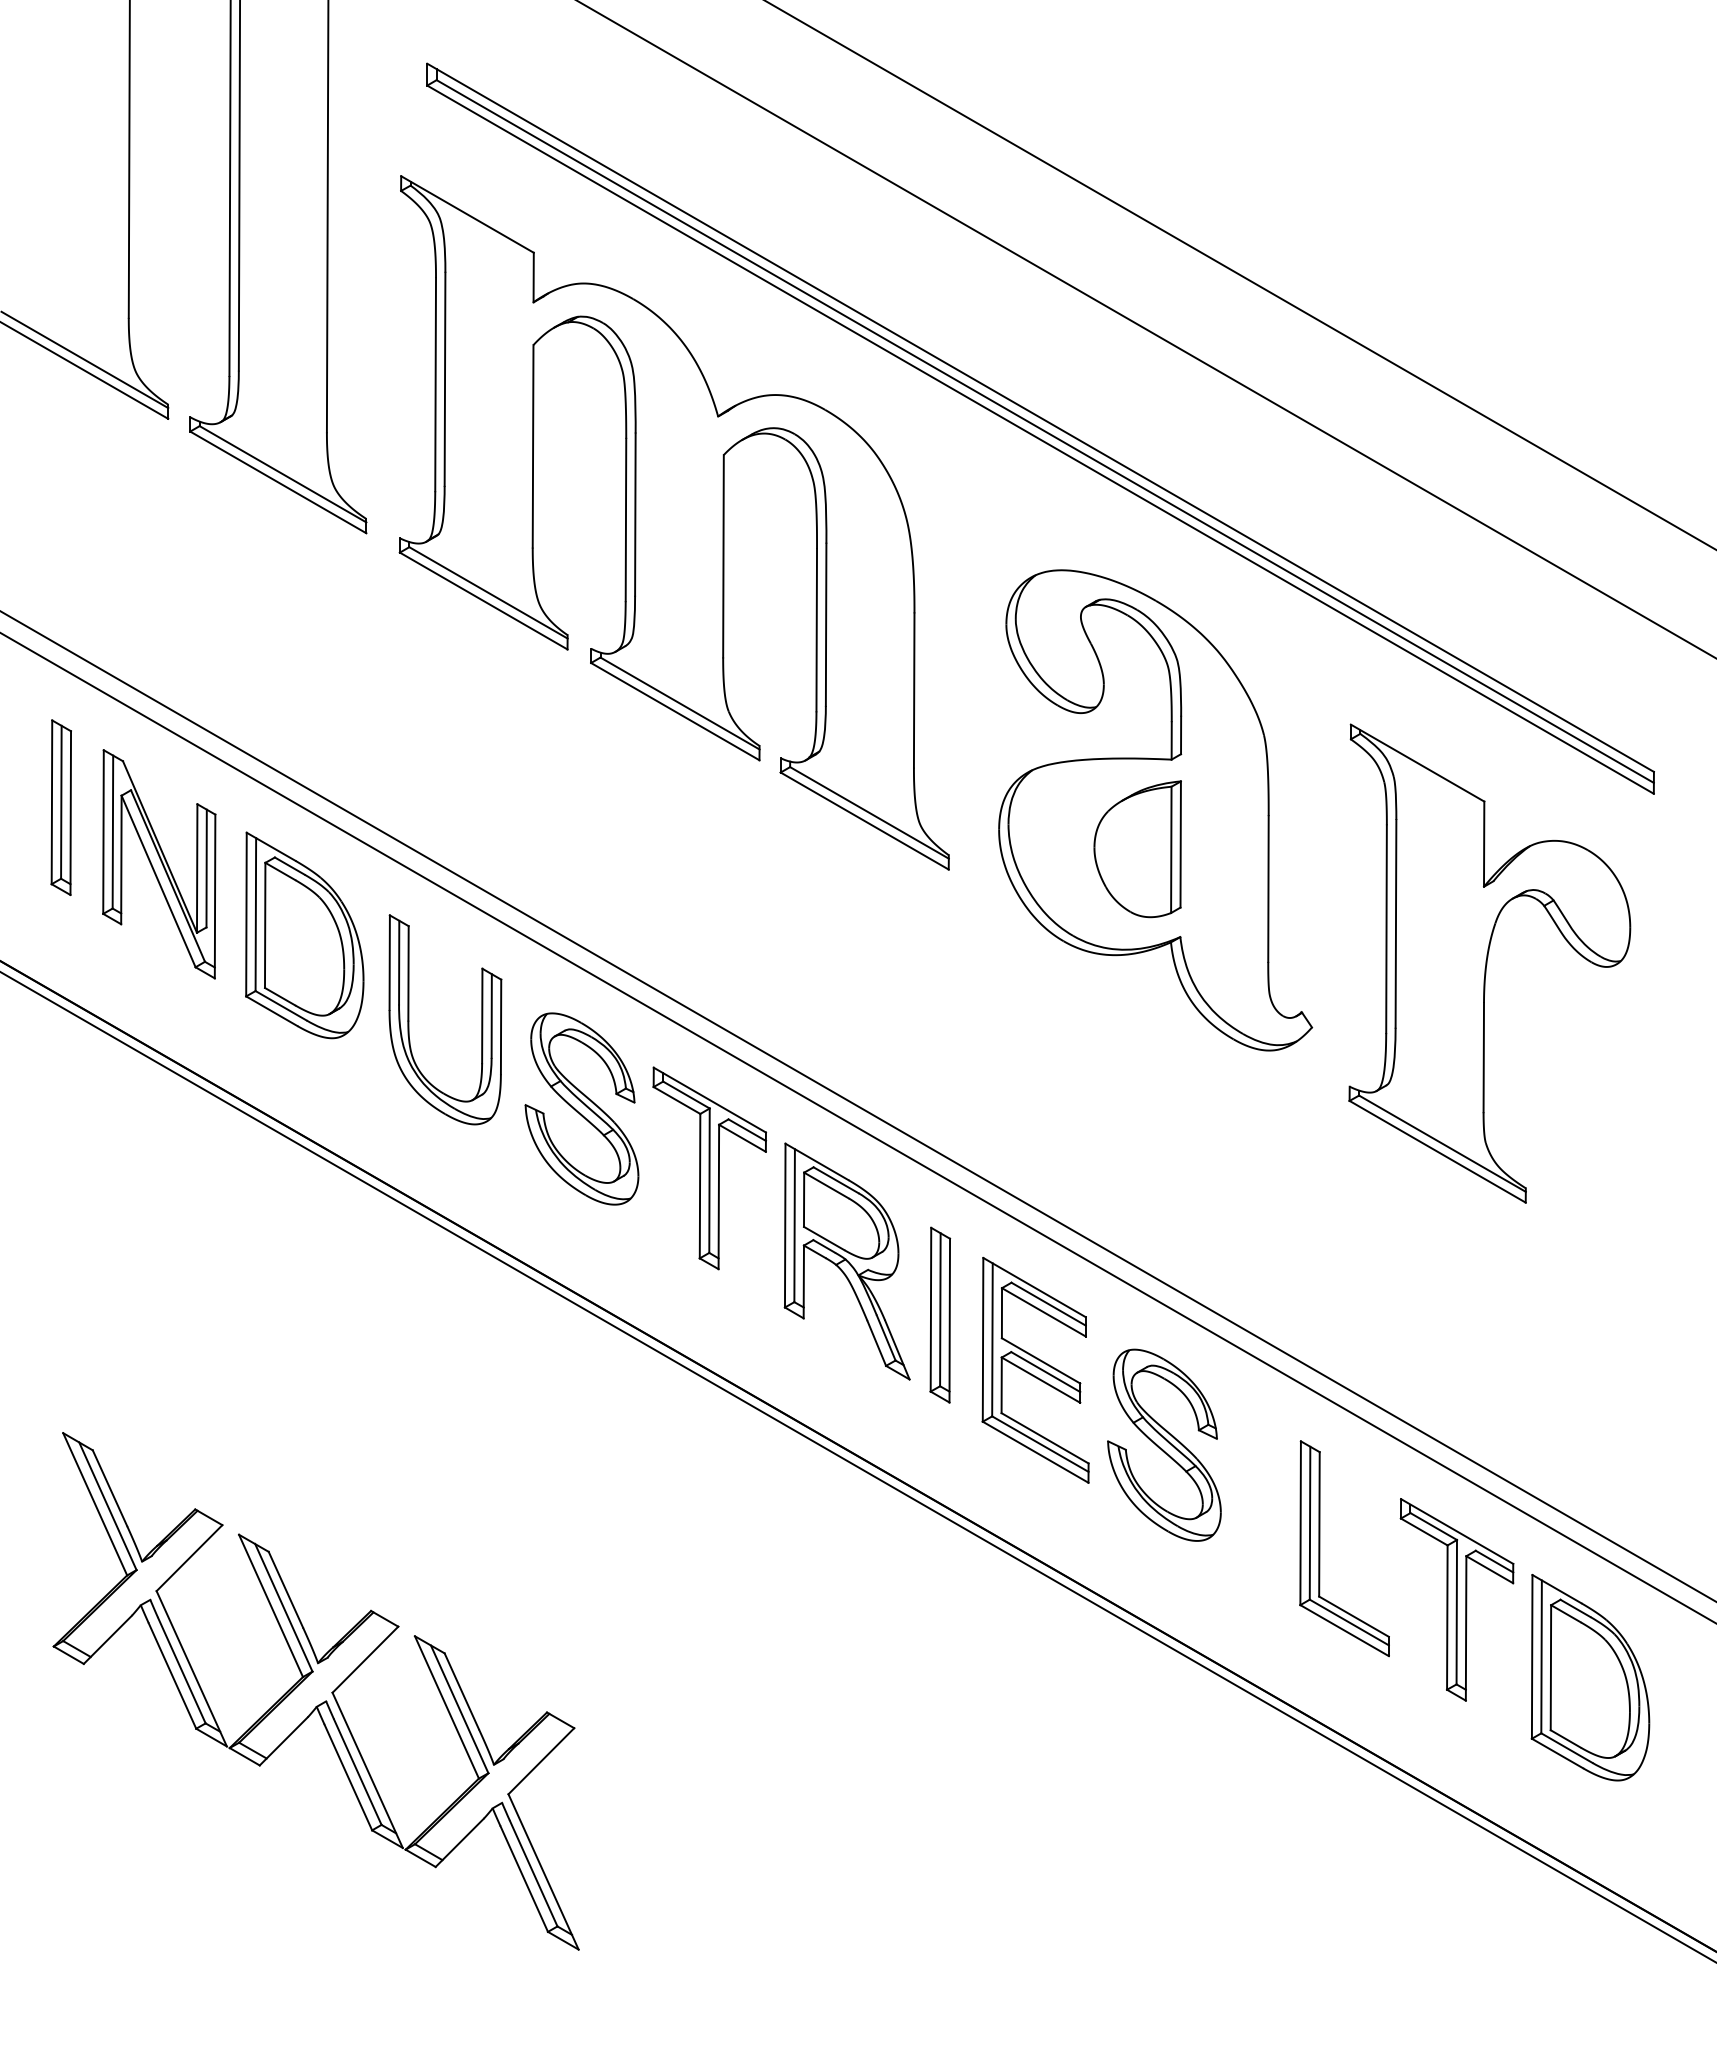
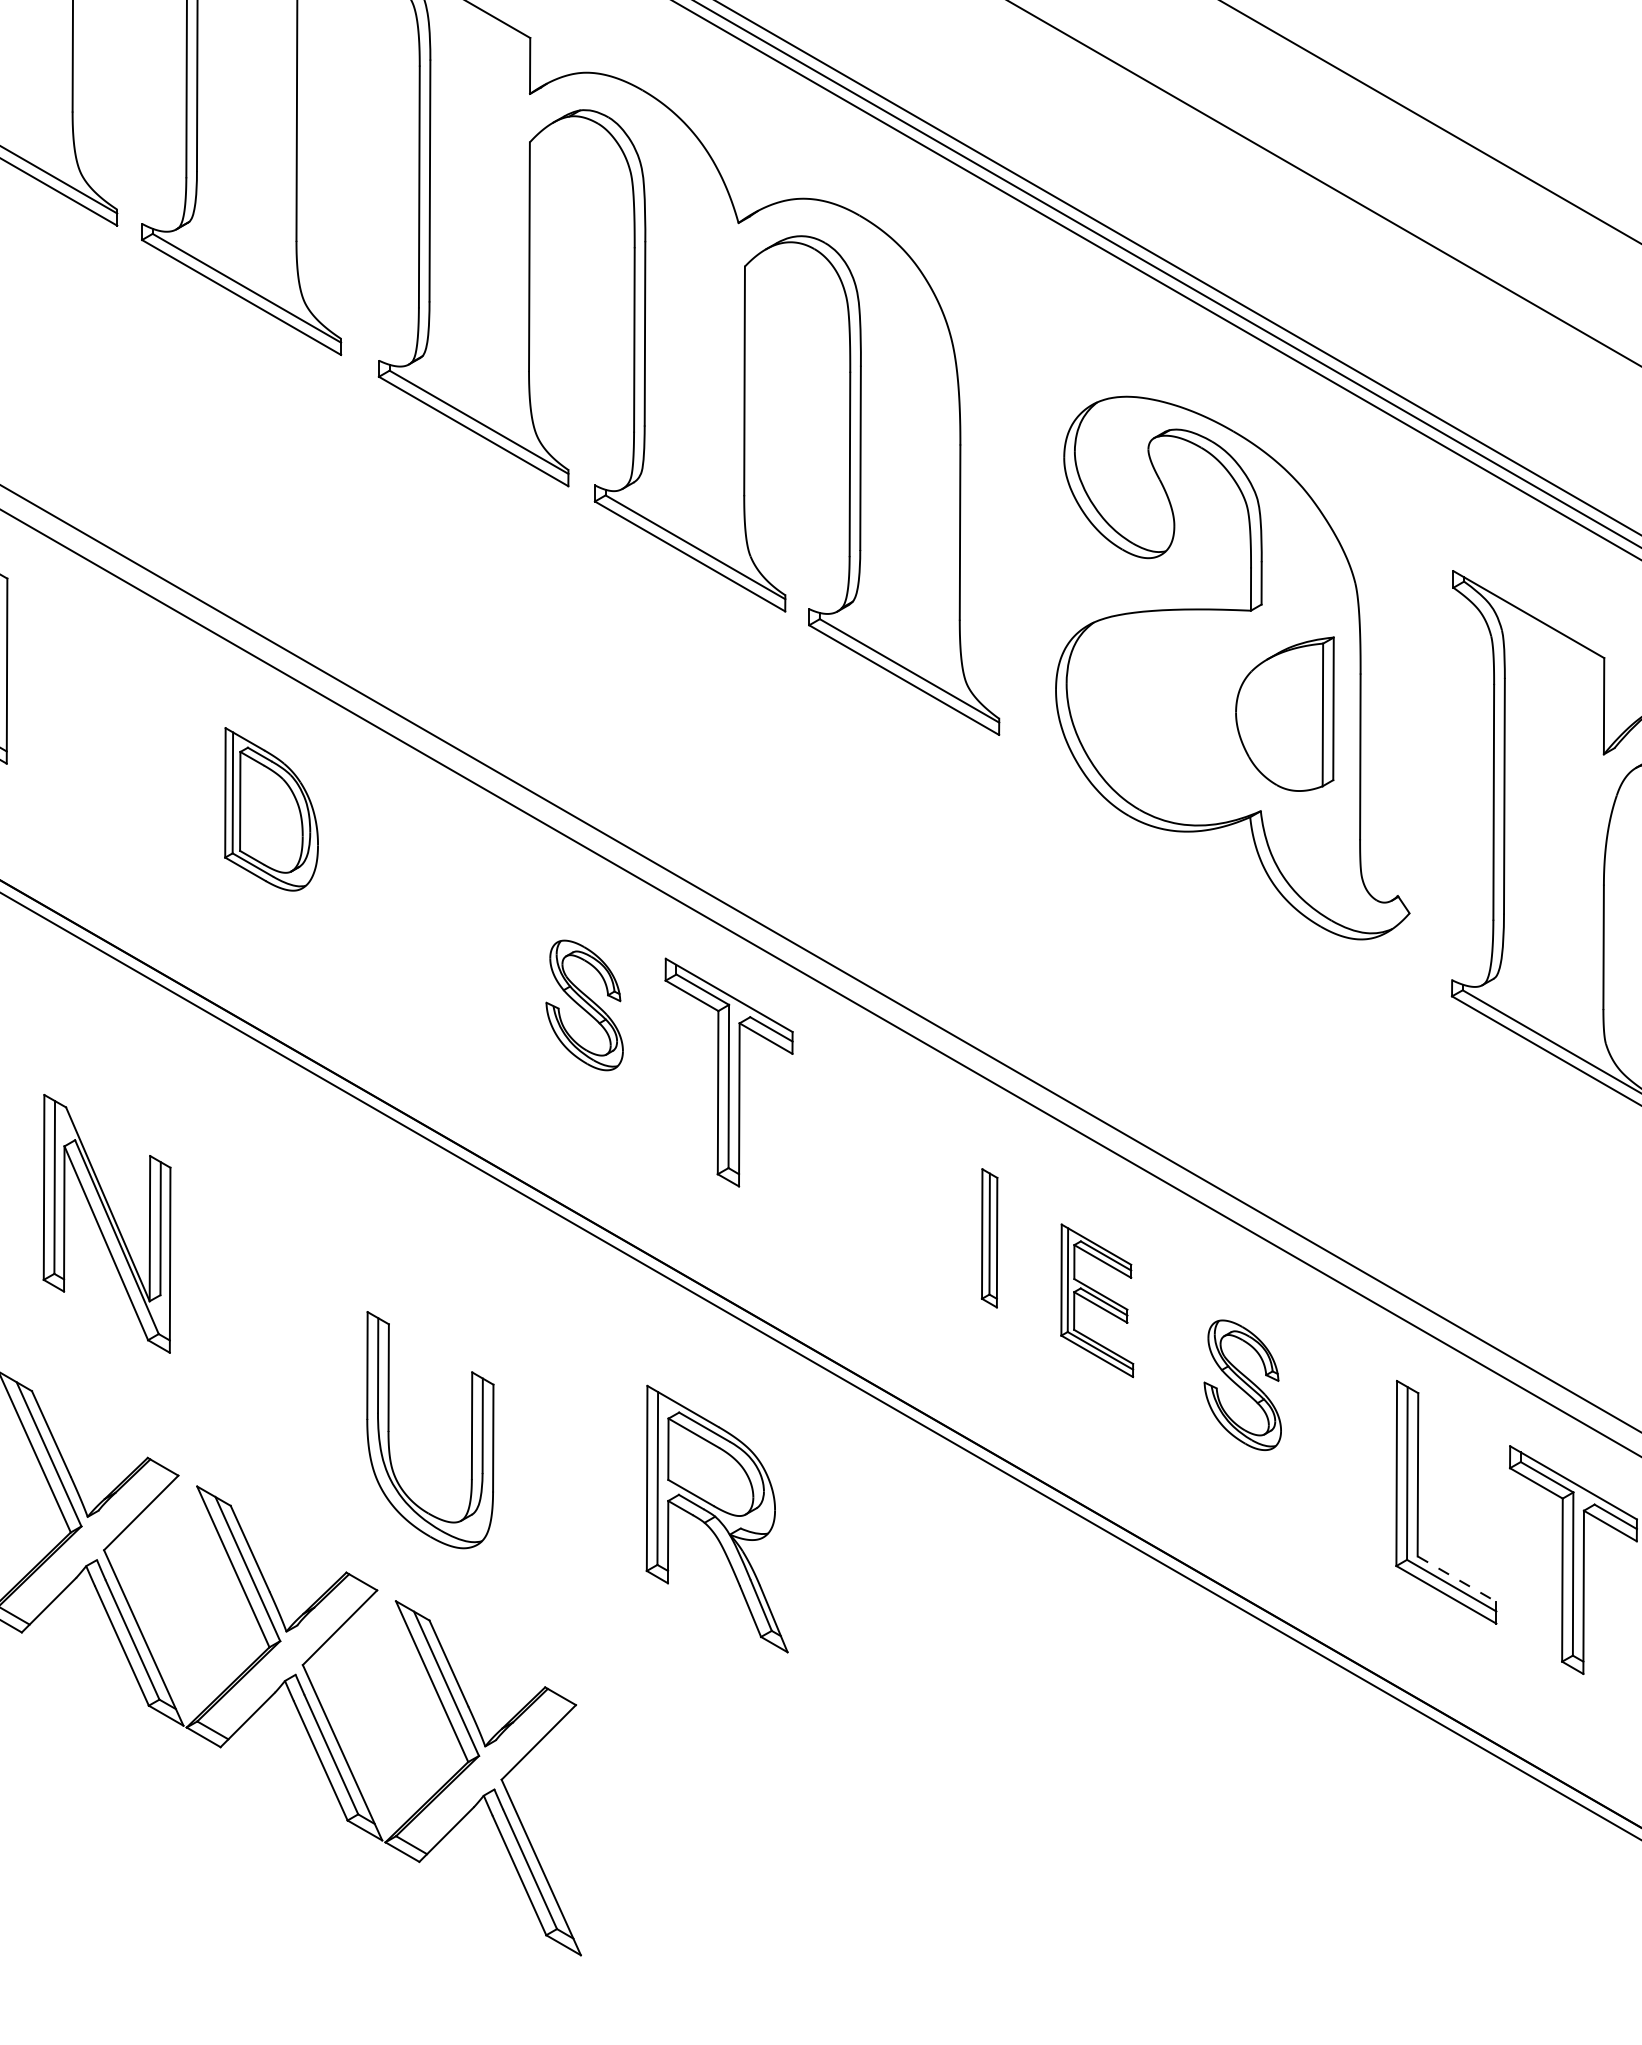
part: (1137, 849) -> (1284, 714), moved
part: (159, 864) -> (107, 1224), moved
part: (304, 935) -> (271, 809), size x0.7
part: (409, 1019) -> (389, 1429), moved
part: (581, 1108) -> (584, 1004), size x0.6
part: (846, 1261) -> (716, 1519), moved
part: (940, 1314) -> (989, 1237), size x0.7
part: (1035, 1370) -> (1097, 1300), size x0.6
part: (1164, 1444) -> (1242, 1384), size x0.6
line: (1354, 1616) -> (1457, 1578), solid -> dashed

